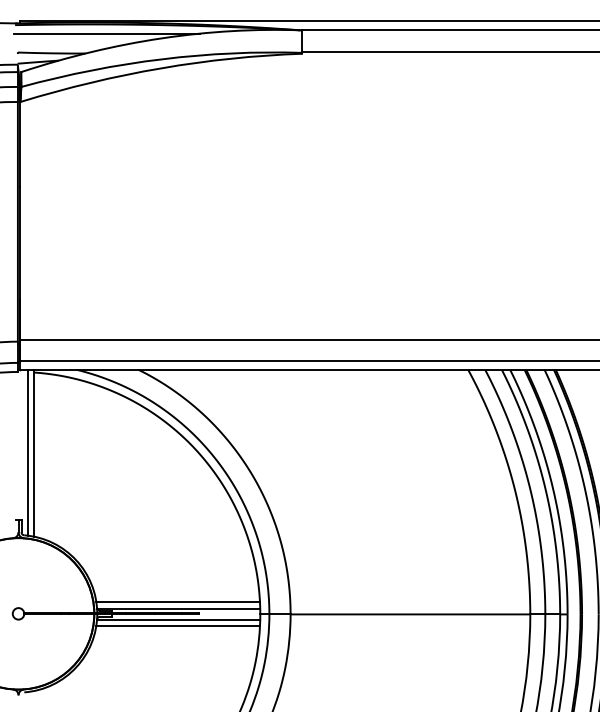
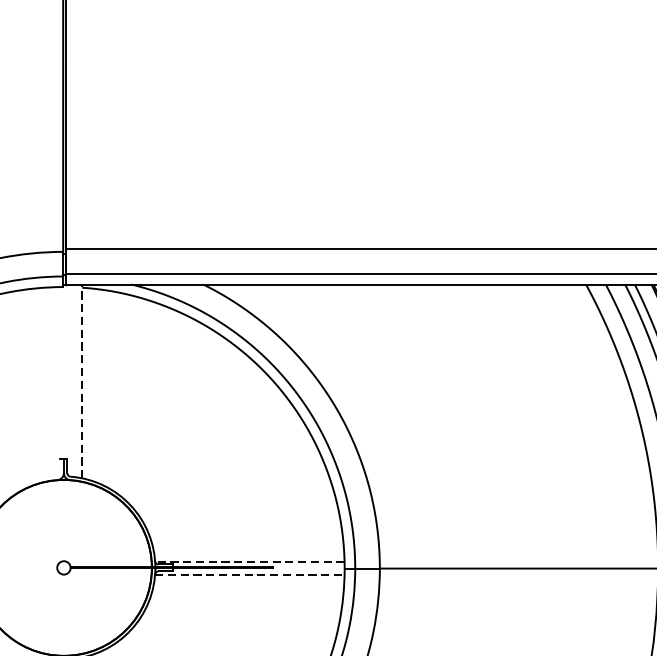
line: (28, 452) -> (75, 380), removed
line: (34, 452) -> (82, 380), solid -> dashed
line: (177, 601) -> (248, 553), removed
line: (178, 608) -> (249, 561), solid -> dashed
line: (178, 620) -> (249, 575), solid -> dashed
line: (178, 625) -> (249, 581), removed

